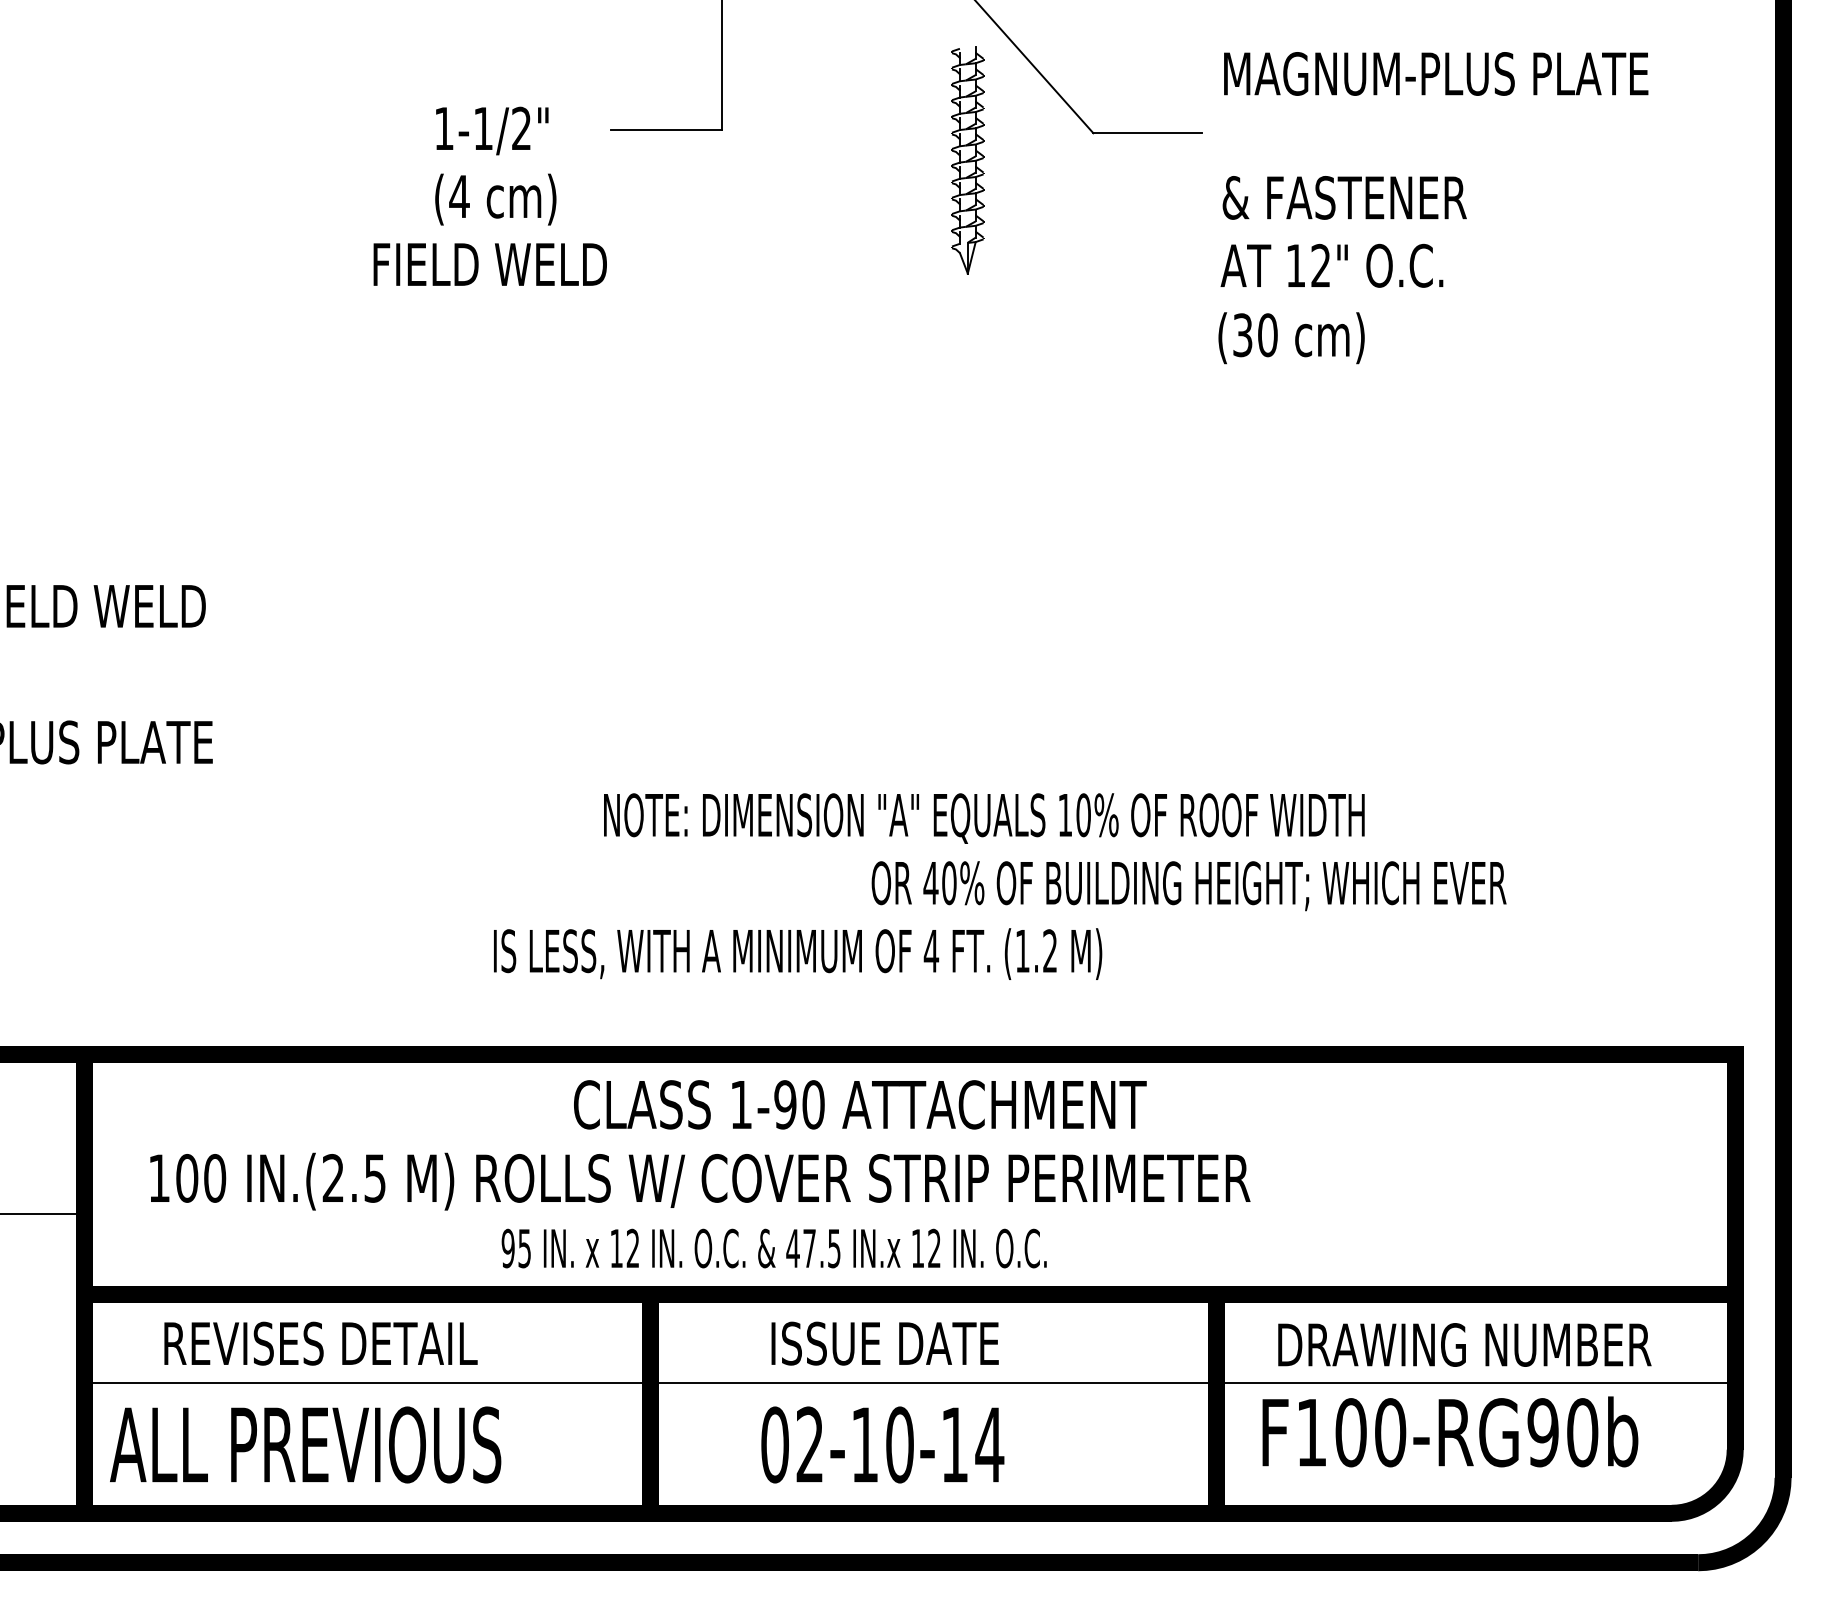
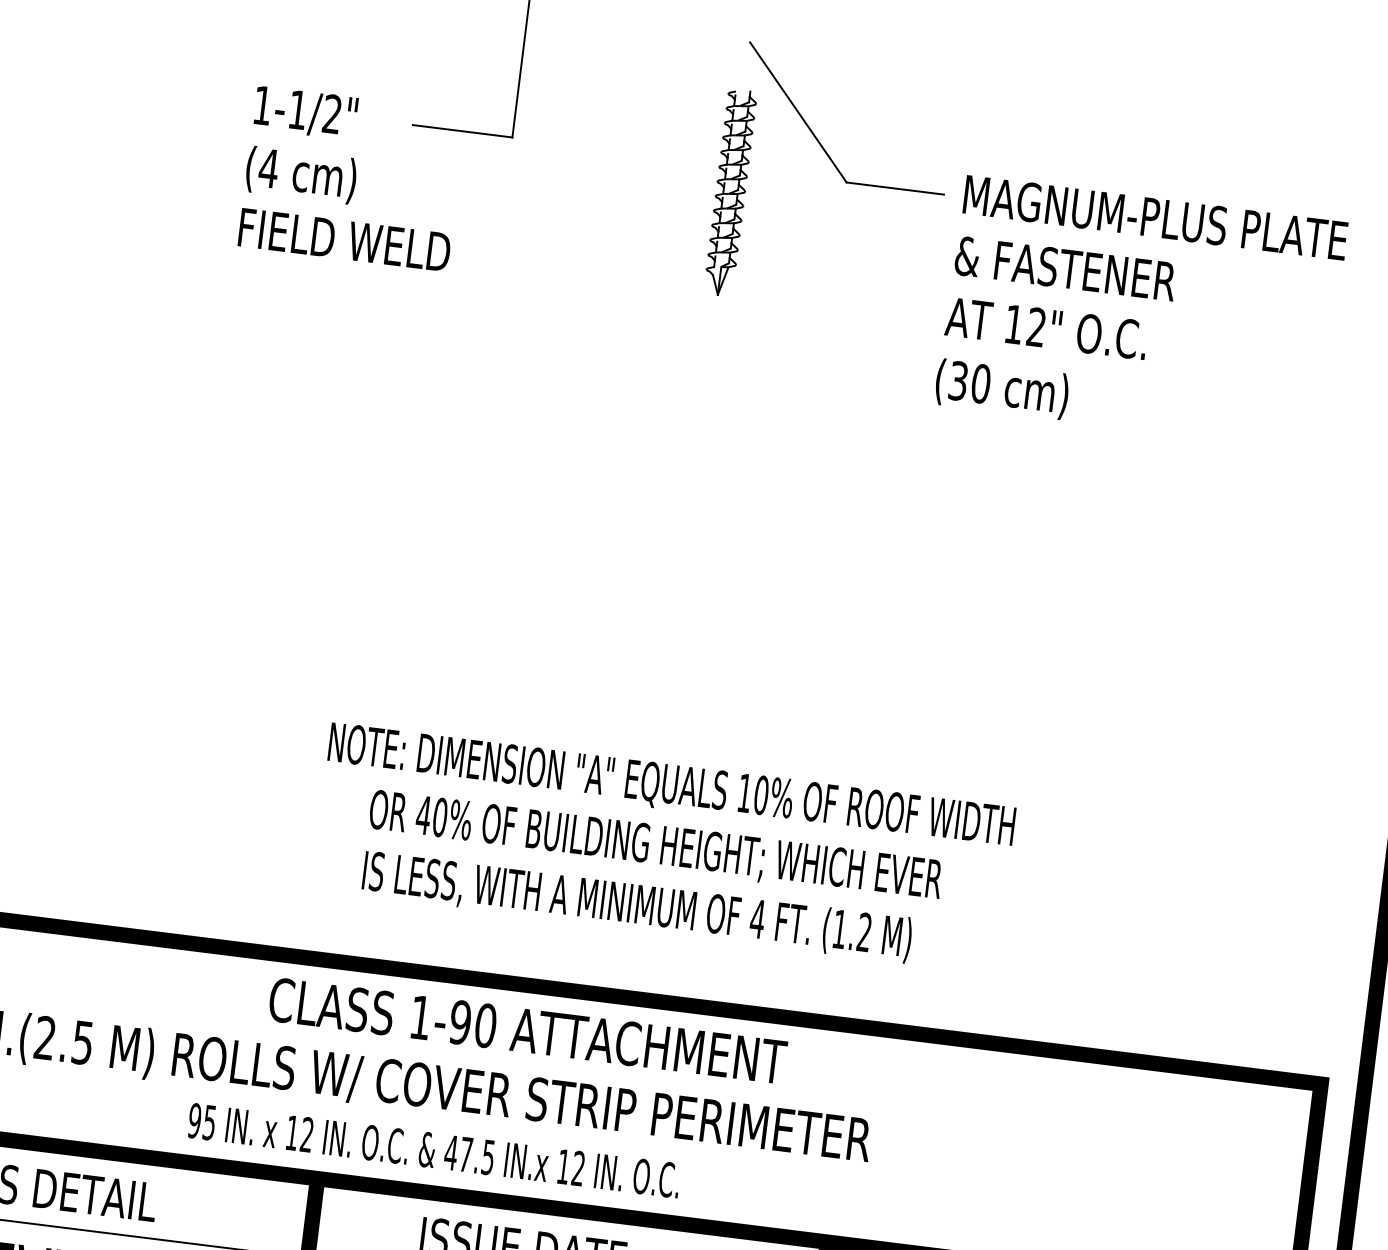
text: (1436, 73) -> (1155, 217), moved
text: (489, 264) -> (344, 239), moved
text: (1188, 886) -> (655, 847), moved
text: (798, 953) -> (637, 906), moved

